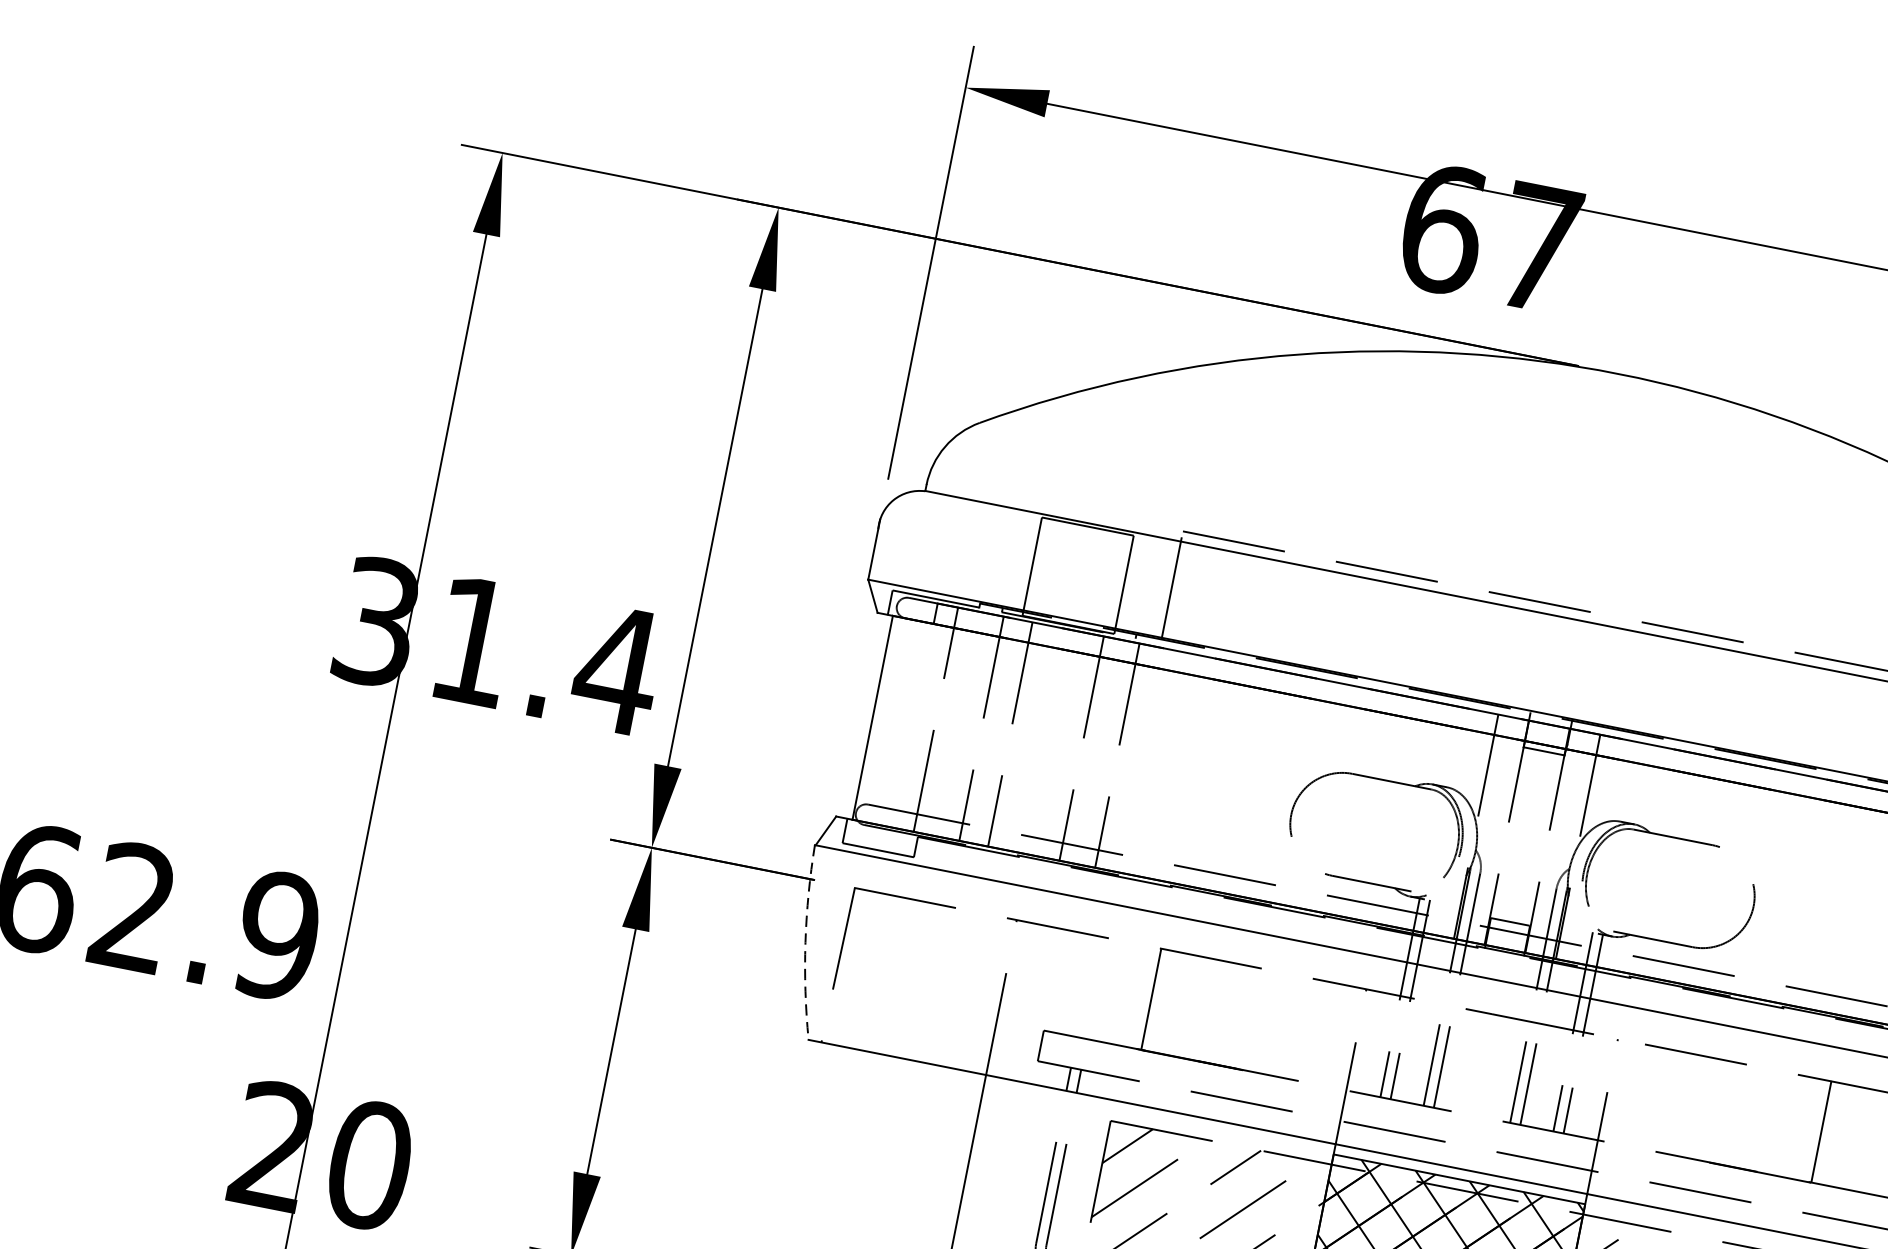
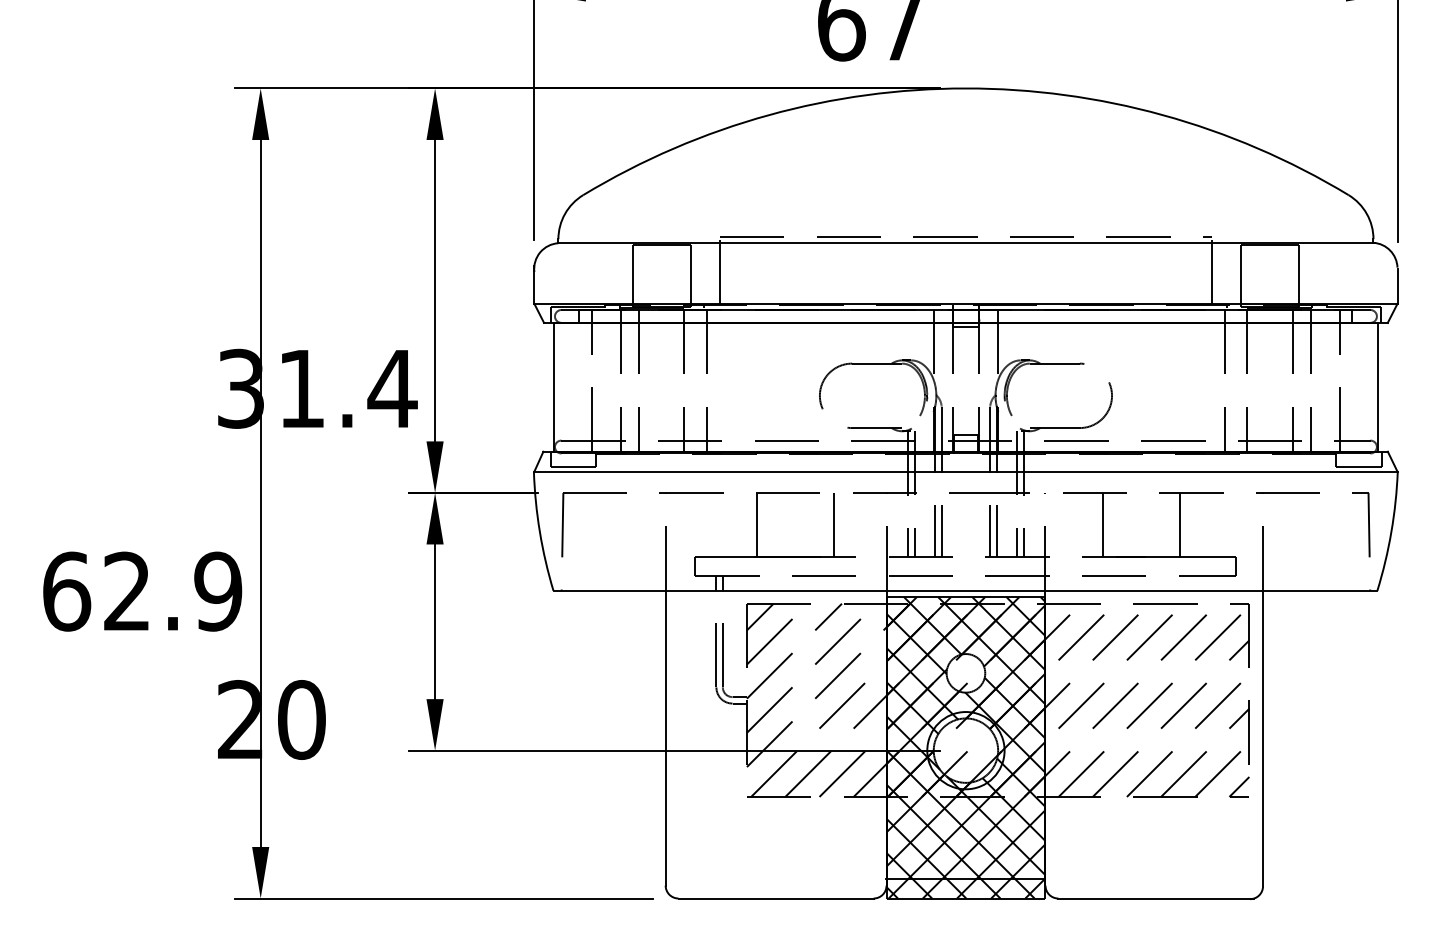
arc: (805, 941) -> (539, 531), dashed -> solid
line: (1274, 1022) -> (834, 524), added
line: (1699, 1107) -> (1103, 524), added

